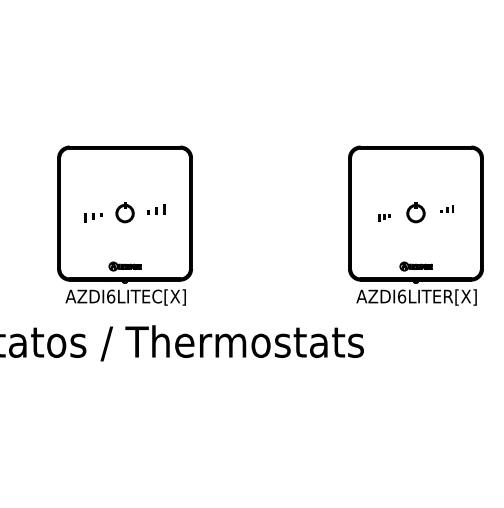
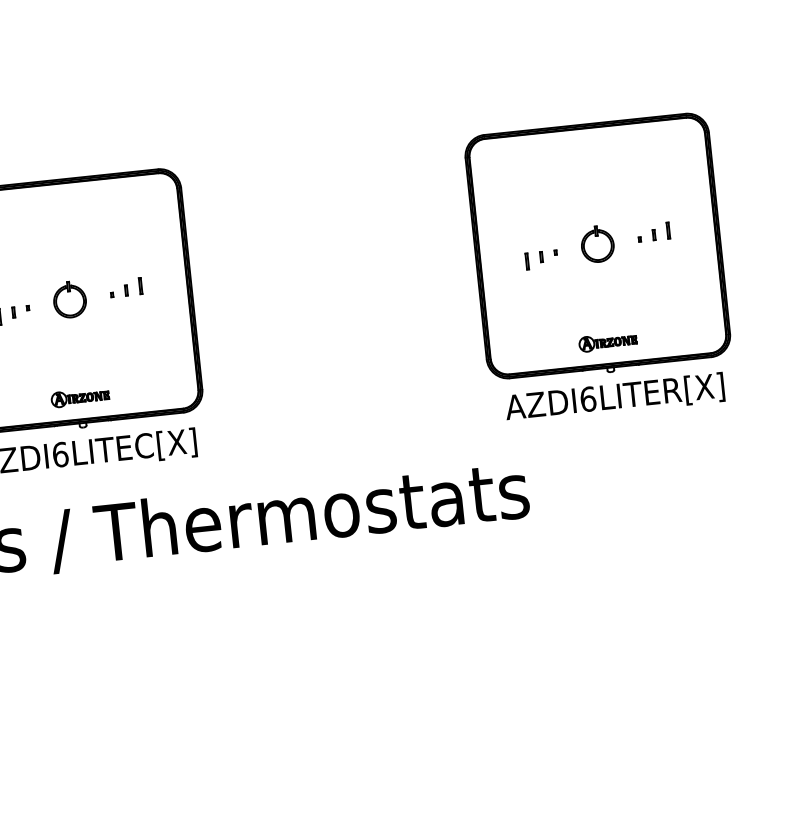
part: (447, 209) -> (654, 232), size x1.43
part: (384, 217) -> (541, 259), size x1.67

